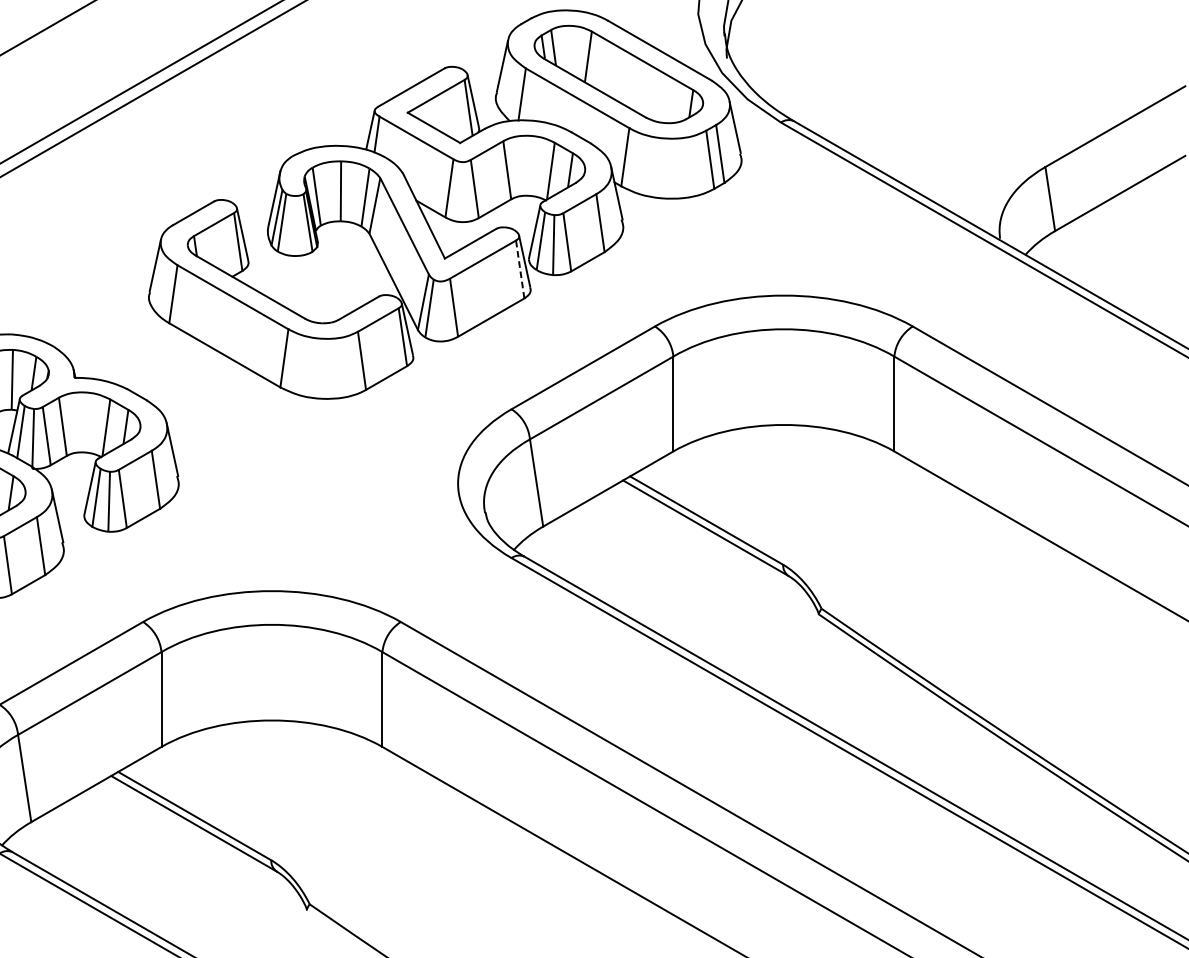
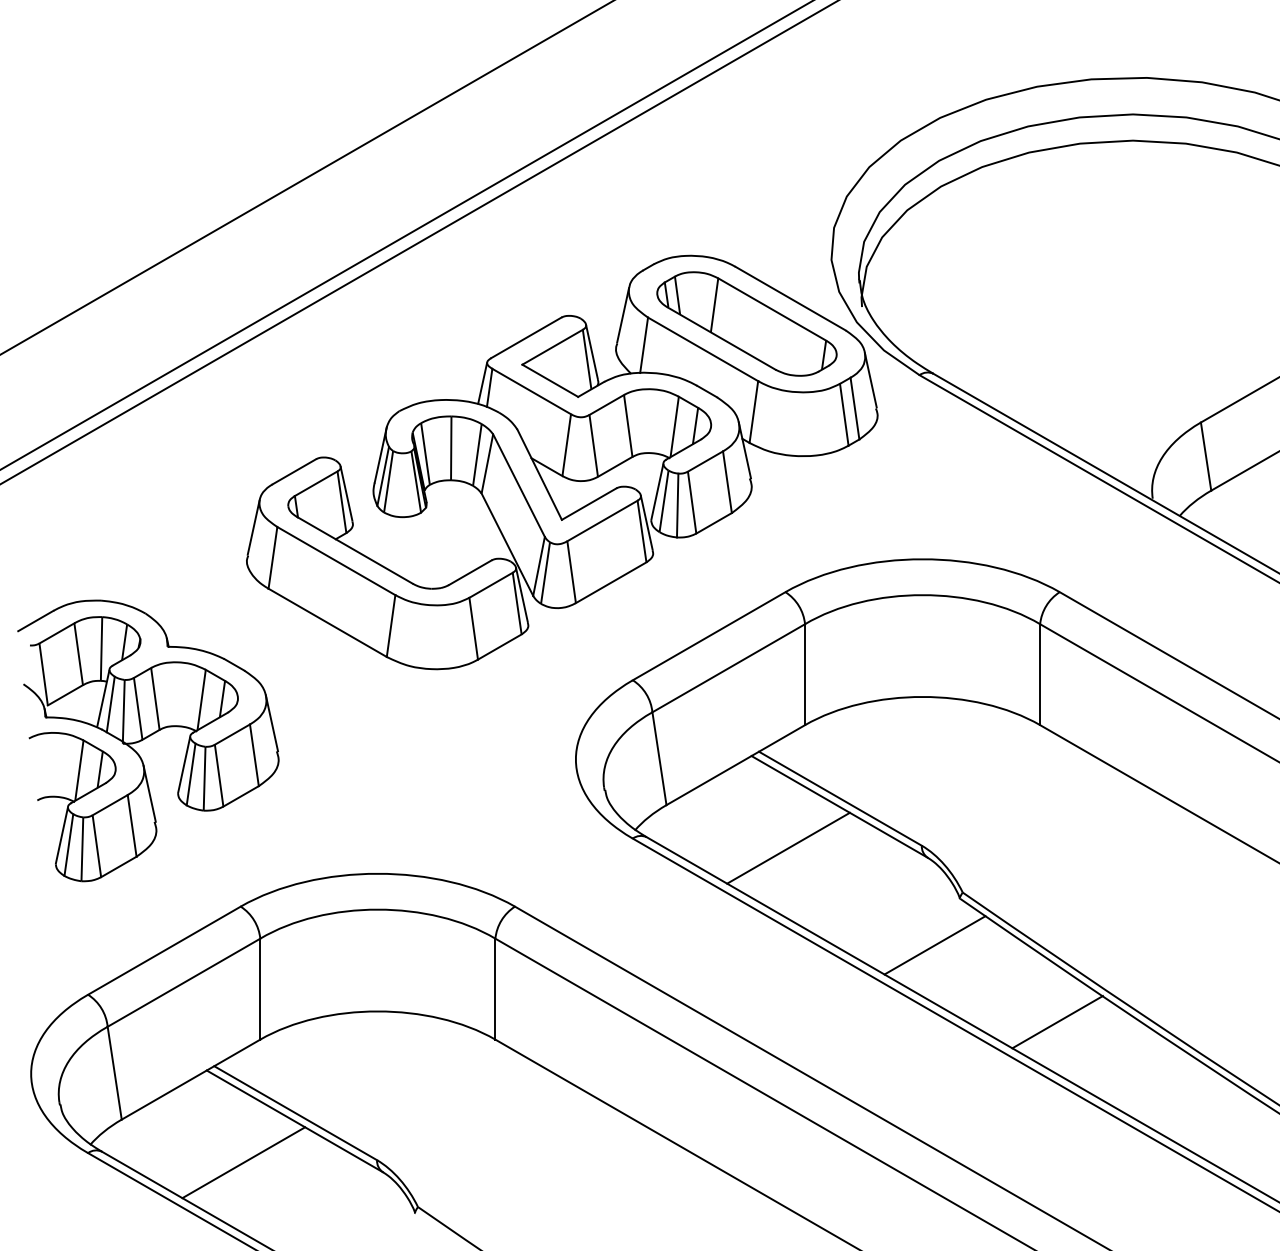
line: (519, 269) -> (641, 531), dashed -> solid
line: (657, 566) -> (788, 847), added
line: (795, 658) -> (934, 945), added
line: (910, 730) -> (1057, 1022), added
line: (145, 862) -> (243, 1162), added

